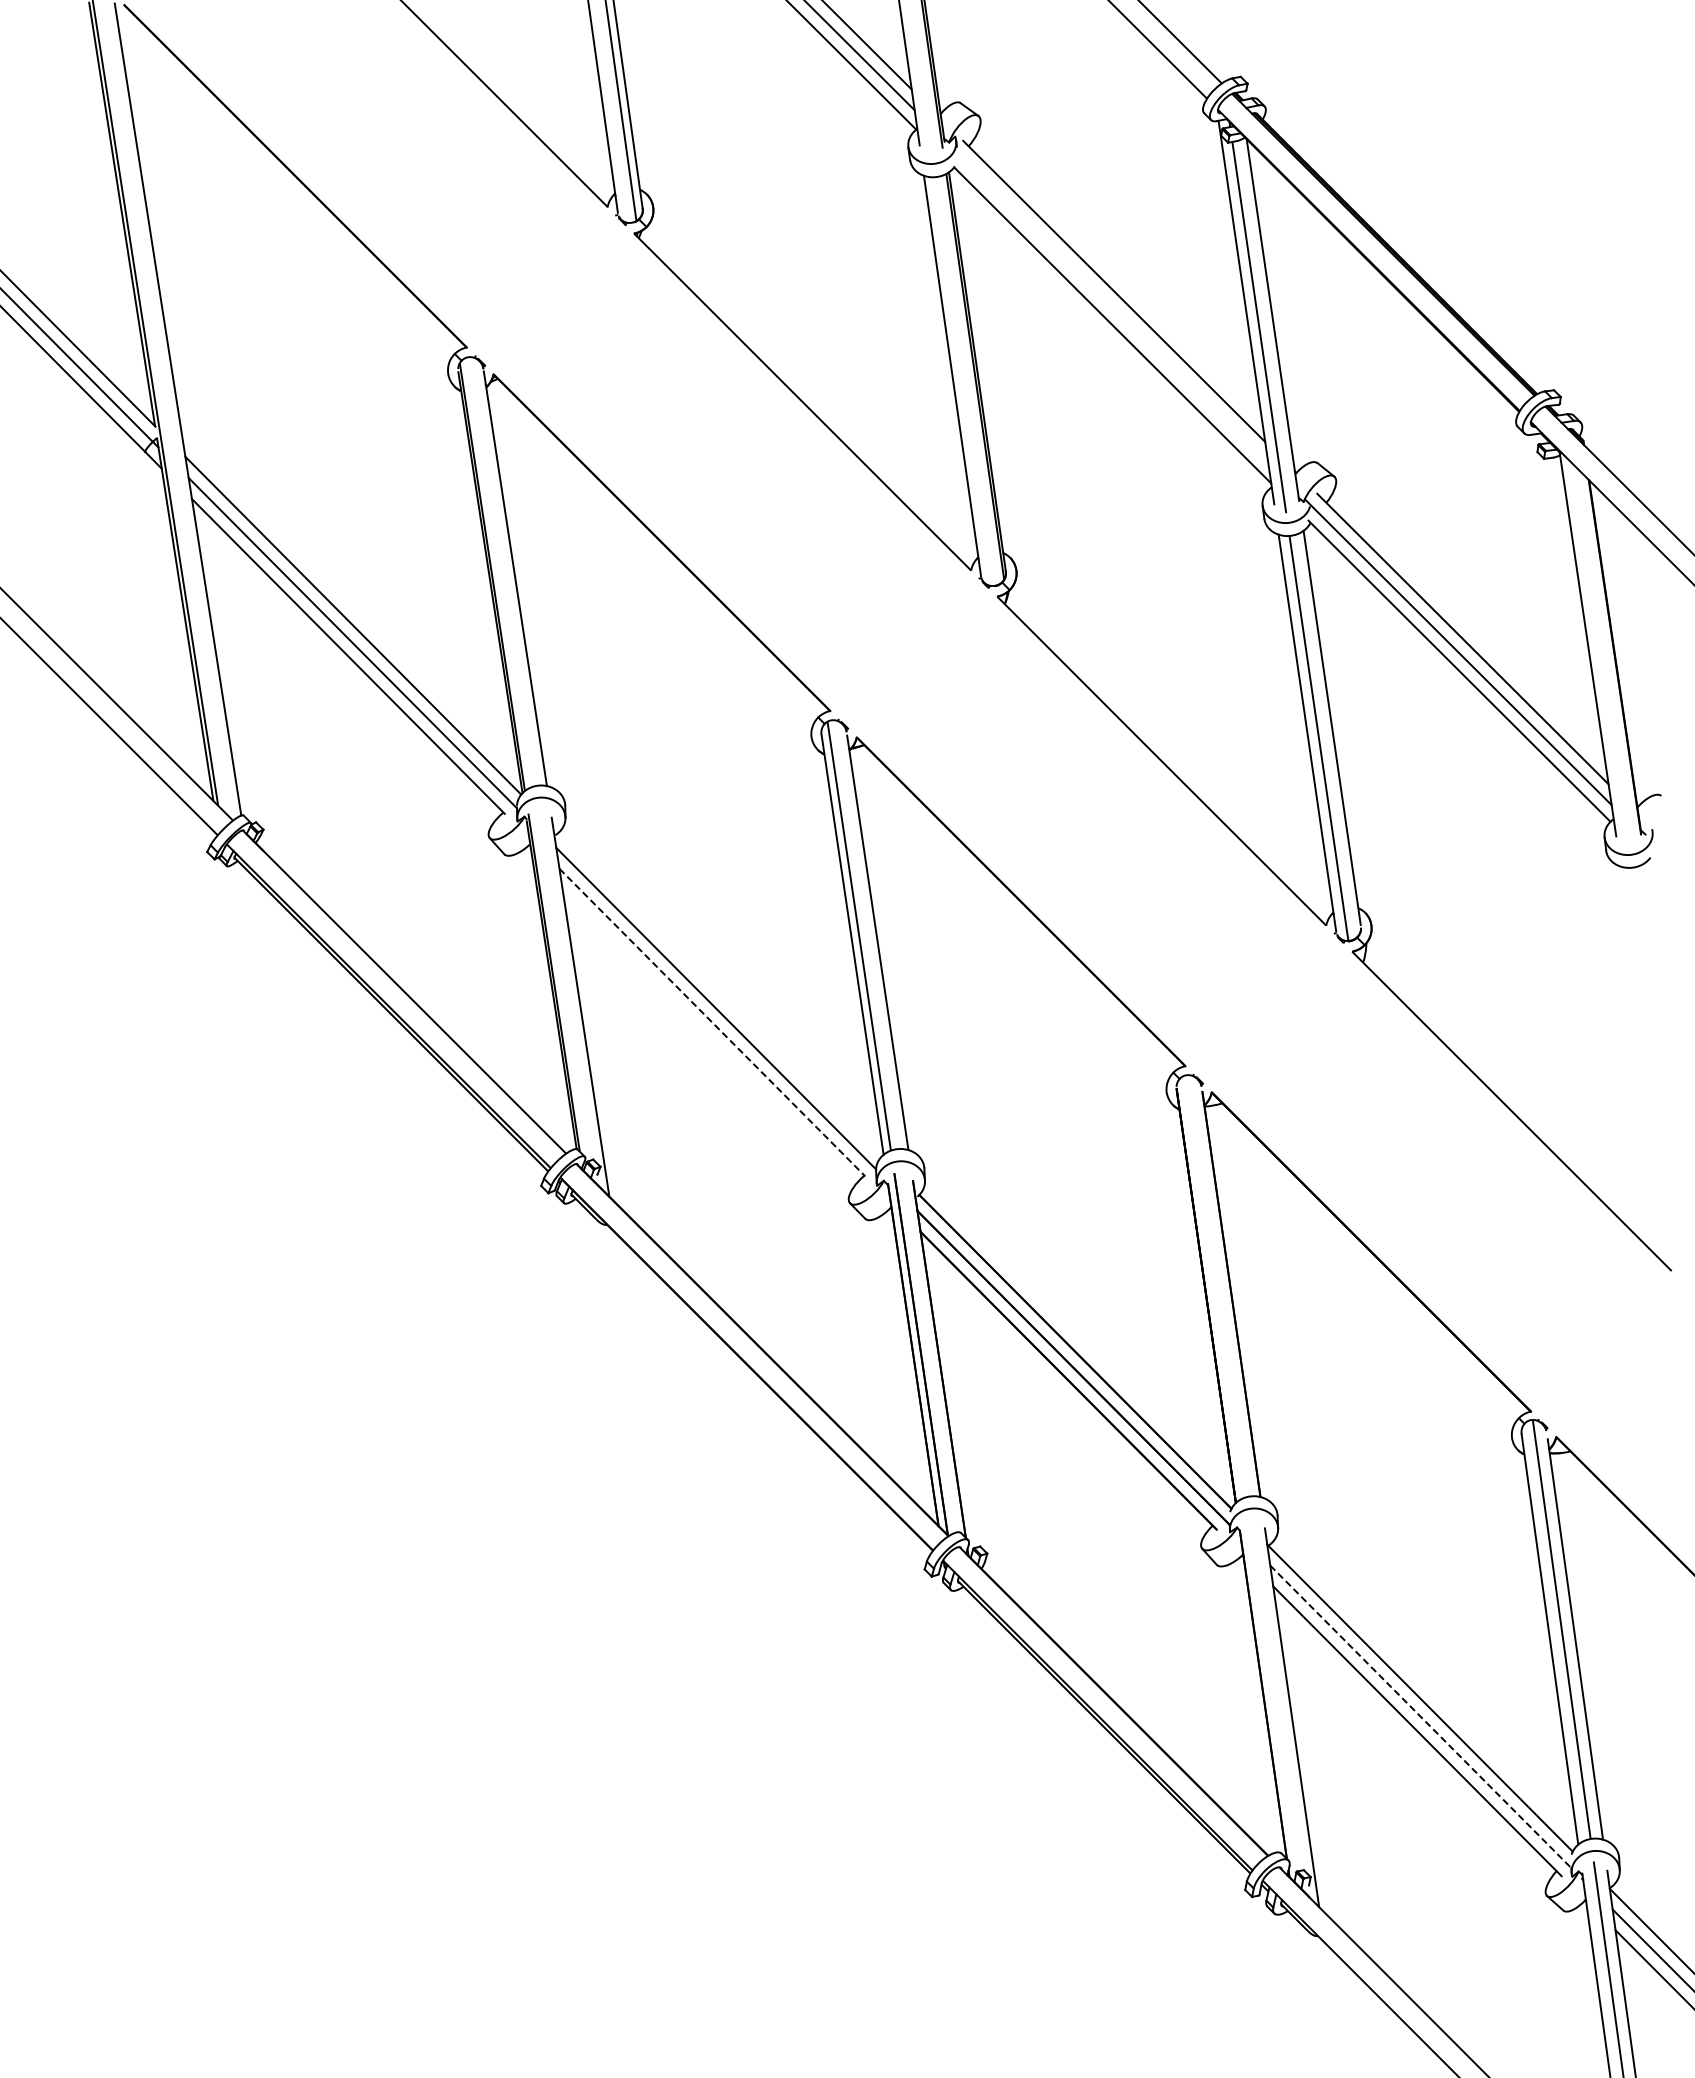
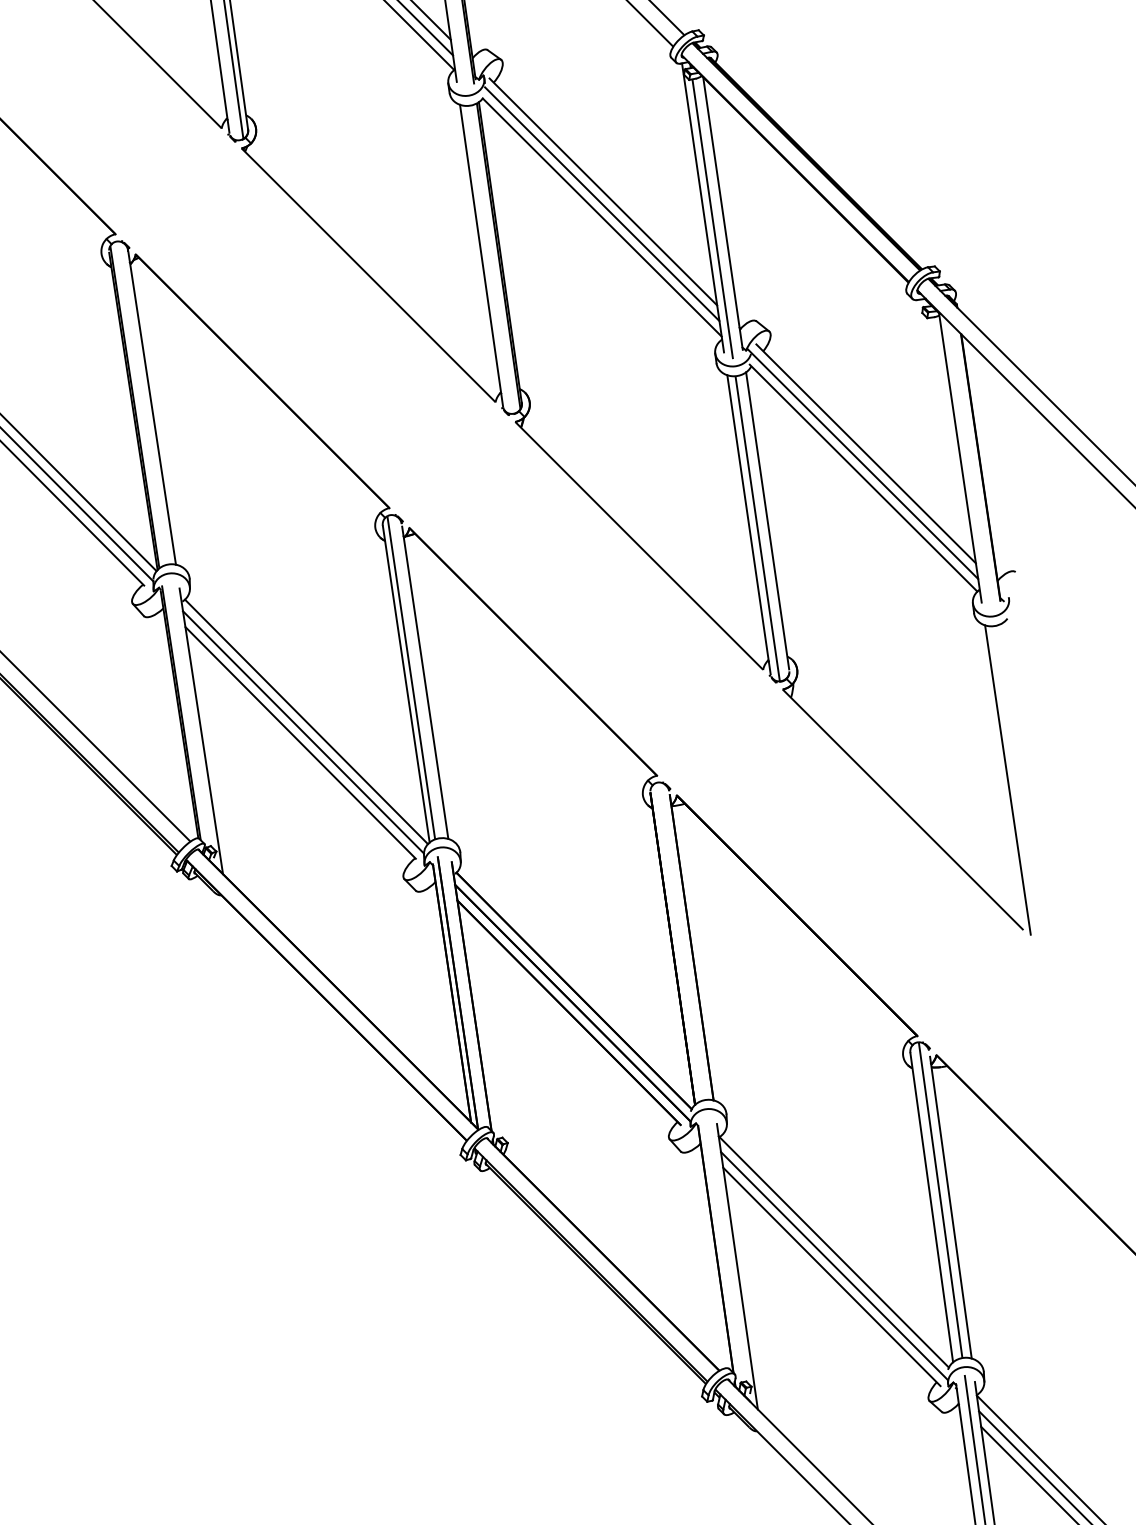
line: (1112, 307) -> (602, 204), added
line: (720, 994) -> (306, 721), added
line: (712, 1022) -> (300, 742), dashed -> solid
line: (1650, 1071) -> (1007, 779), added
line: (1421, 1717) -> (834, 1266), dashed -> solid

